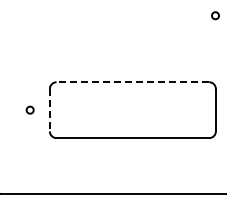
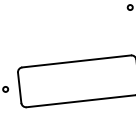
line: (132, 82) -> (76, 61), dashed -> solid
line: (49, 110) -> (19, 88), dashed -> solid

